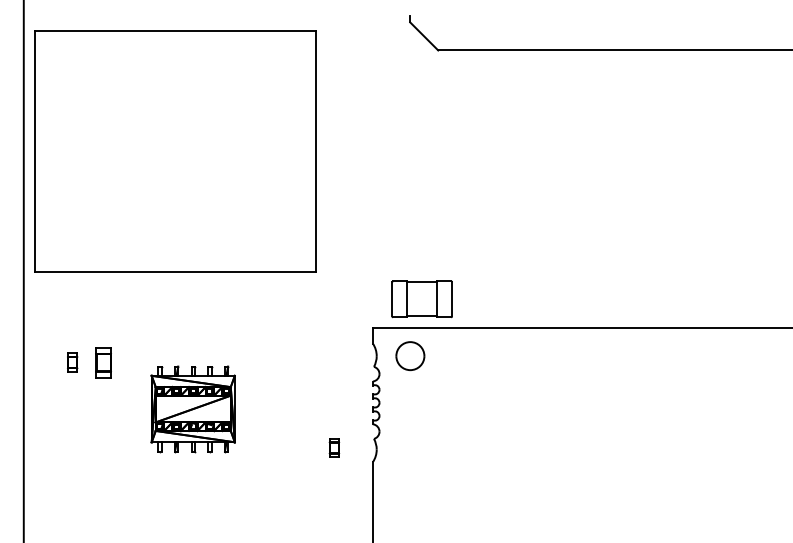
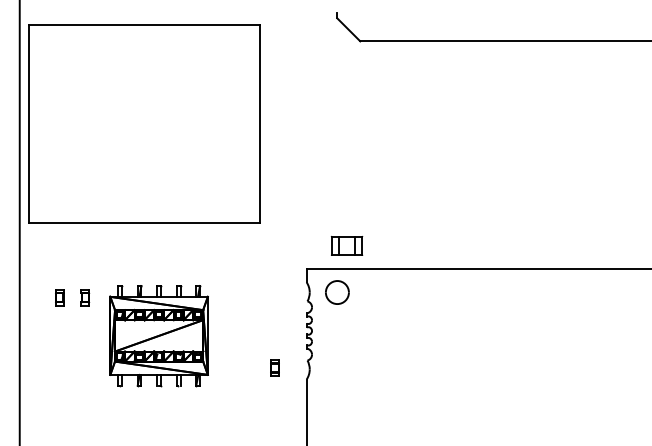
part: (421, 299) -> (346, 246), size x0.62
part: (103, 362) -> (85, 297), size x0.62
part: (192, 409) -> (158, 336), size x1.43

